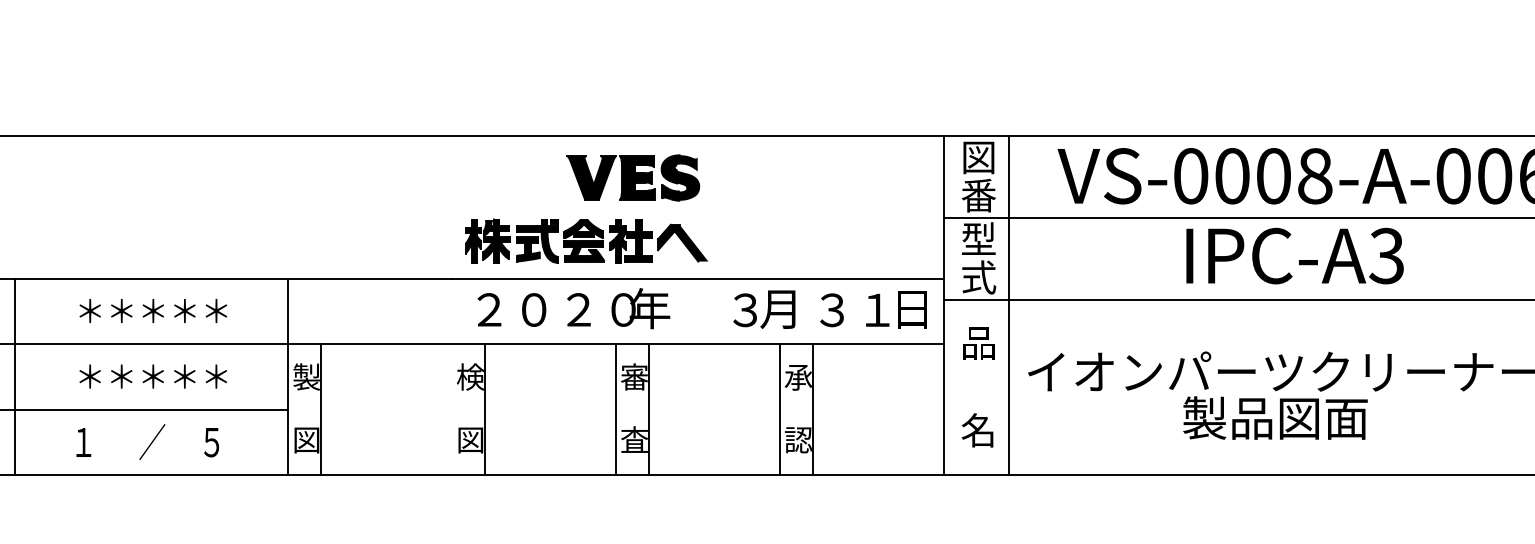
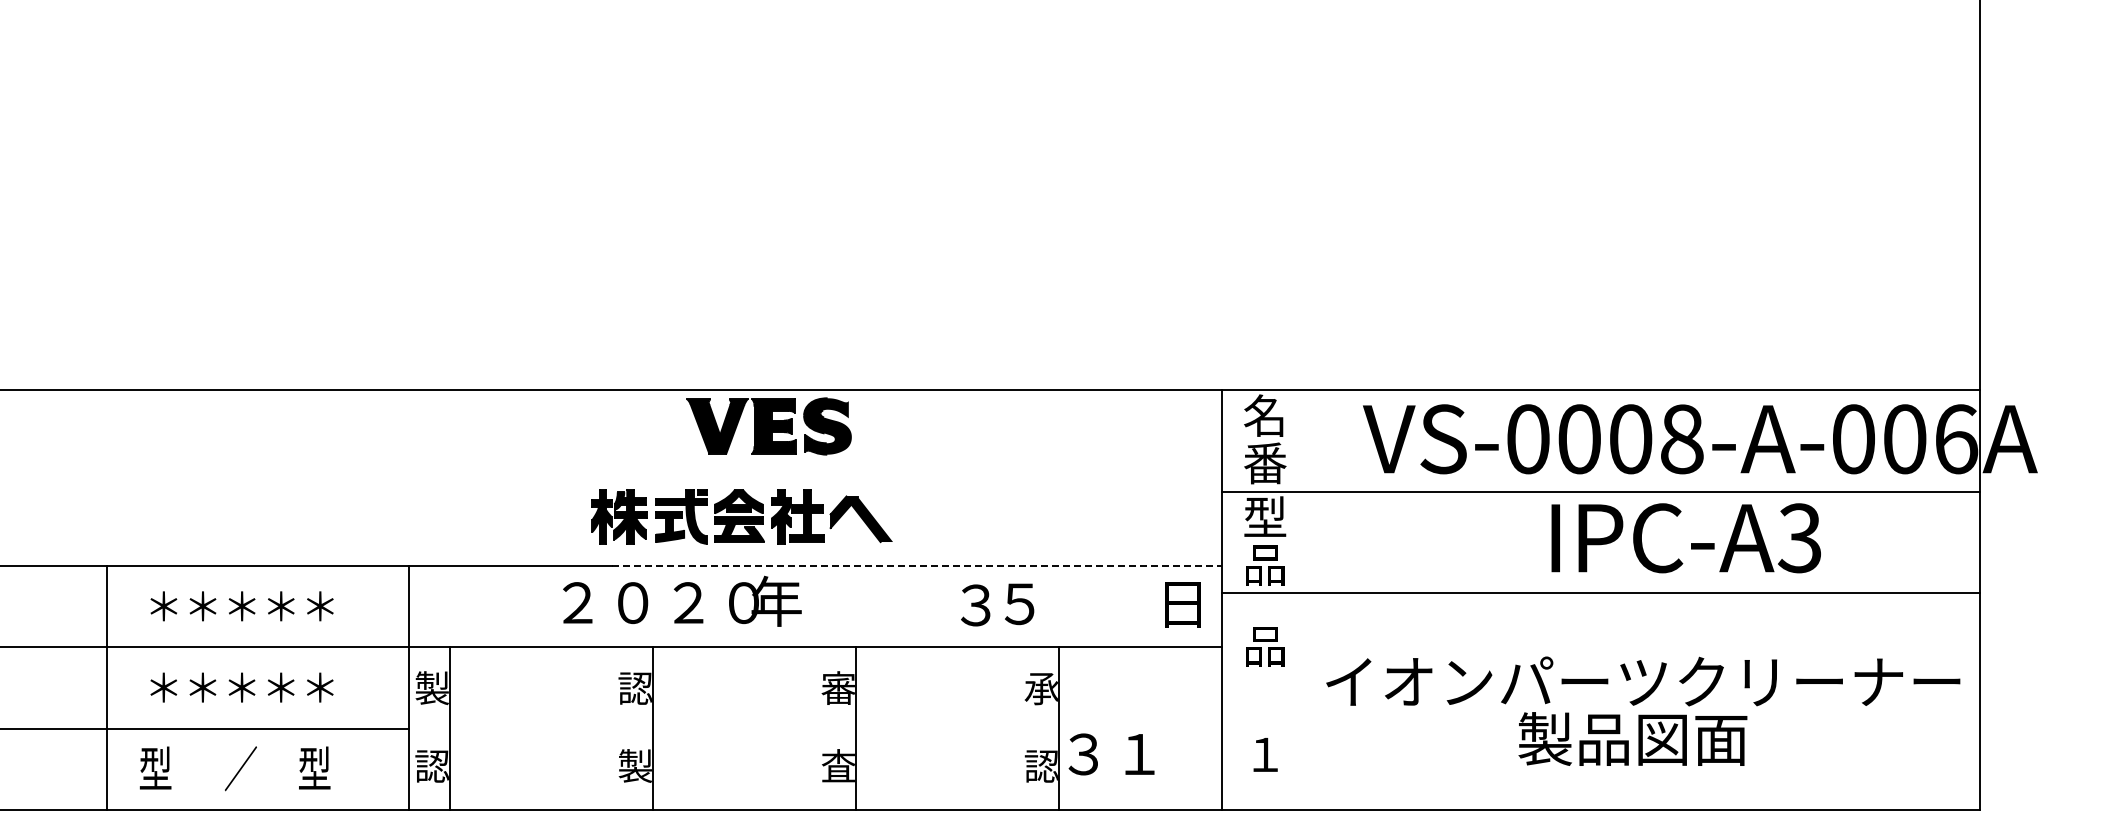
text: (978, 157) -> (1264, 415), 図 -> 名
part: (632, 178) -> (768, 426), moved
part: (586, 240) -> (741, 516), moved
text: (1294, 256) -> (1685, 538), moved
text: (979, 277) -> (1265, 564), 式 -> 品
line: (698, 278) -> (917, 566), solid -> dashed
line: (1009, 305) -> (1303, 599), removed
text: (573, 307) -> (682, 600), moved
text: (777, 309) -> (1015, 604), 月 -> ５
text: (854, 310) -> (1111, 754), moved
line: (14, 376) -> (106, 687), moved
text: (469, 377) -> (634, 688), 検 -> 認
line: (615, 409) -> (815, 728), removed
line: (779, 409) -> (1018, 728), removed
text: (977, 430) -> (1263, 754), 名 -> １
text: (469, 439) -> (634, 765), 図 -> 製
text: (306, 440) -> (431, 766), 図 -> 認
text: (83, 441) -> (155, 767), １ -> 型
text: (211, 441) -> (314, 767), ５ -> 型

